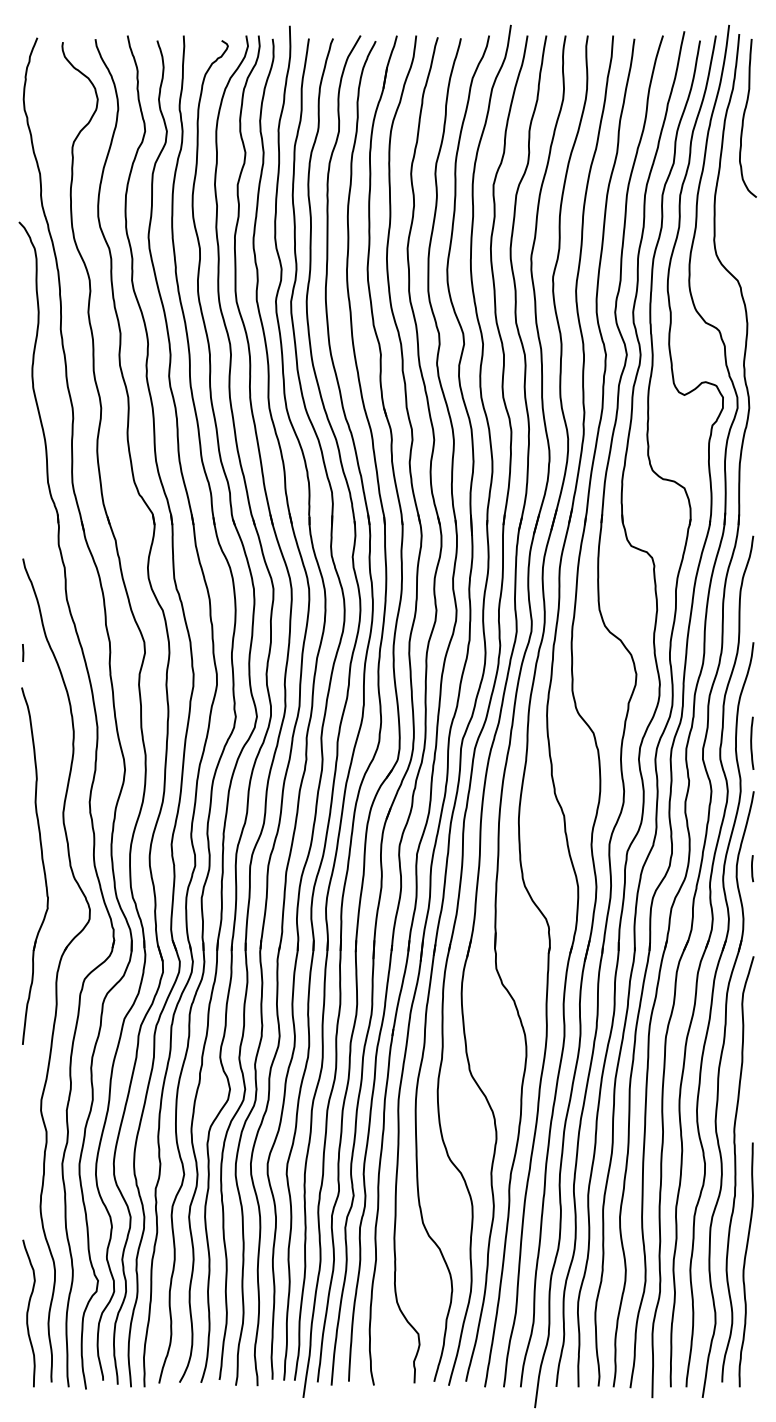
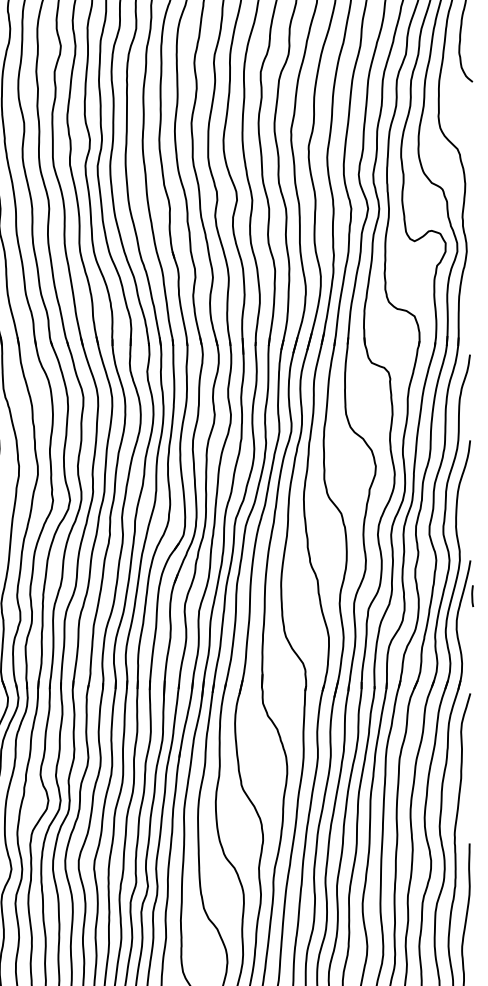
curve: (752, 742) -> (469, 521), removed
line: (752, 868) -> (472, 596), moved

